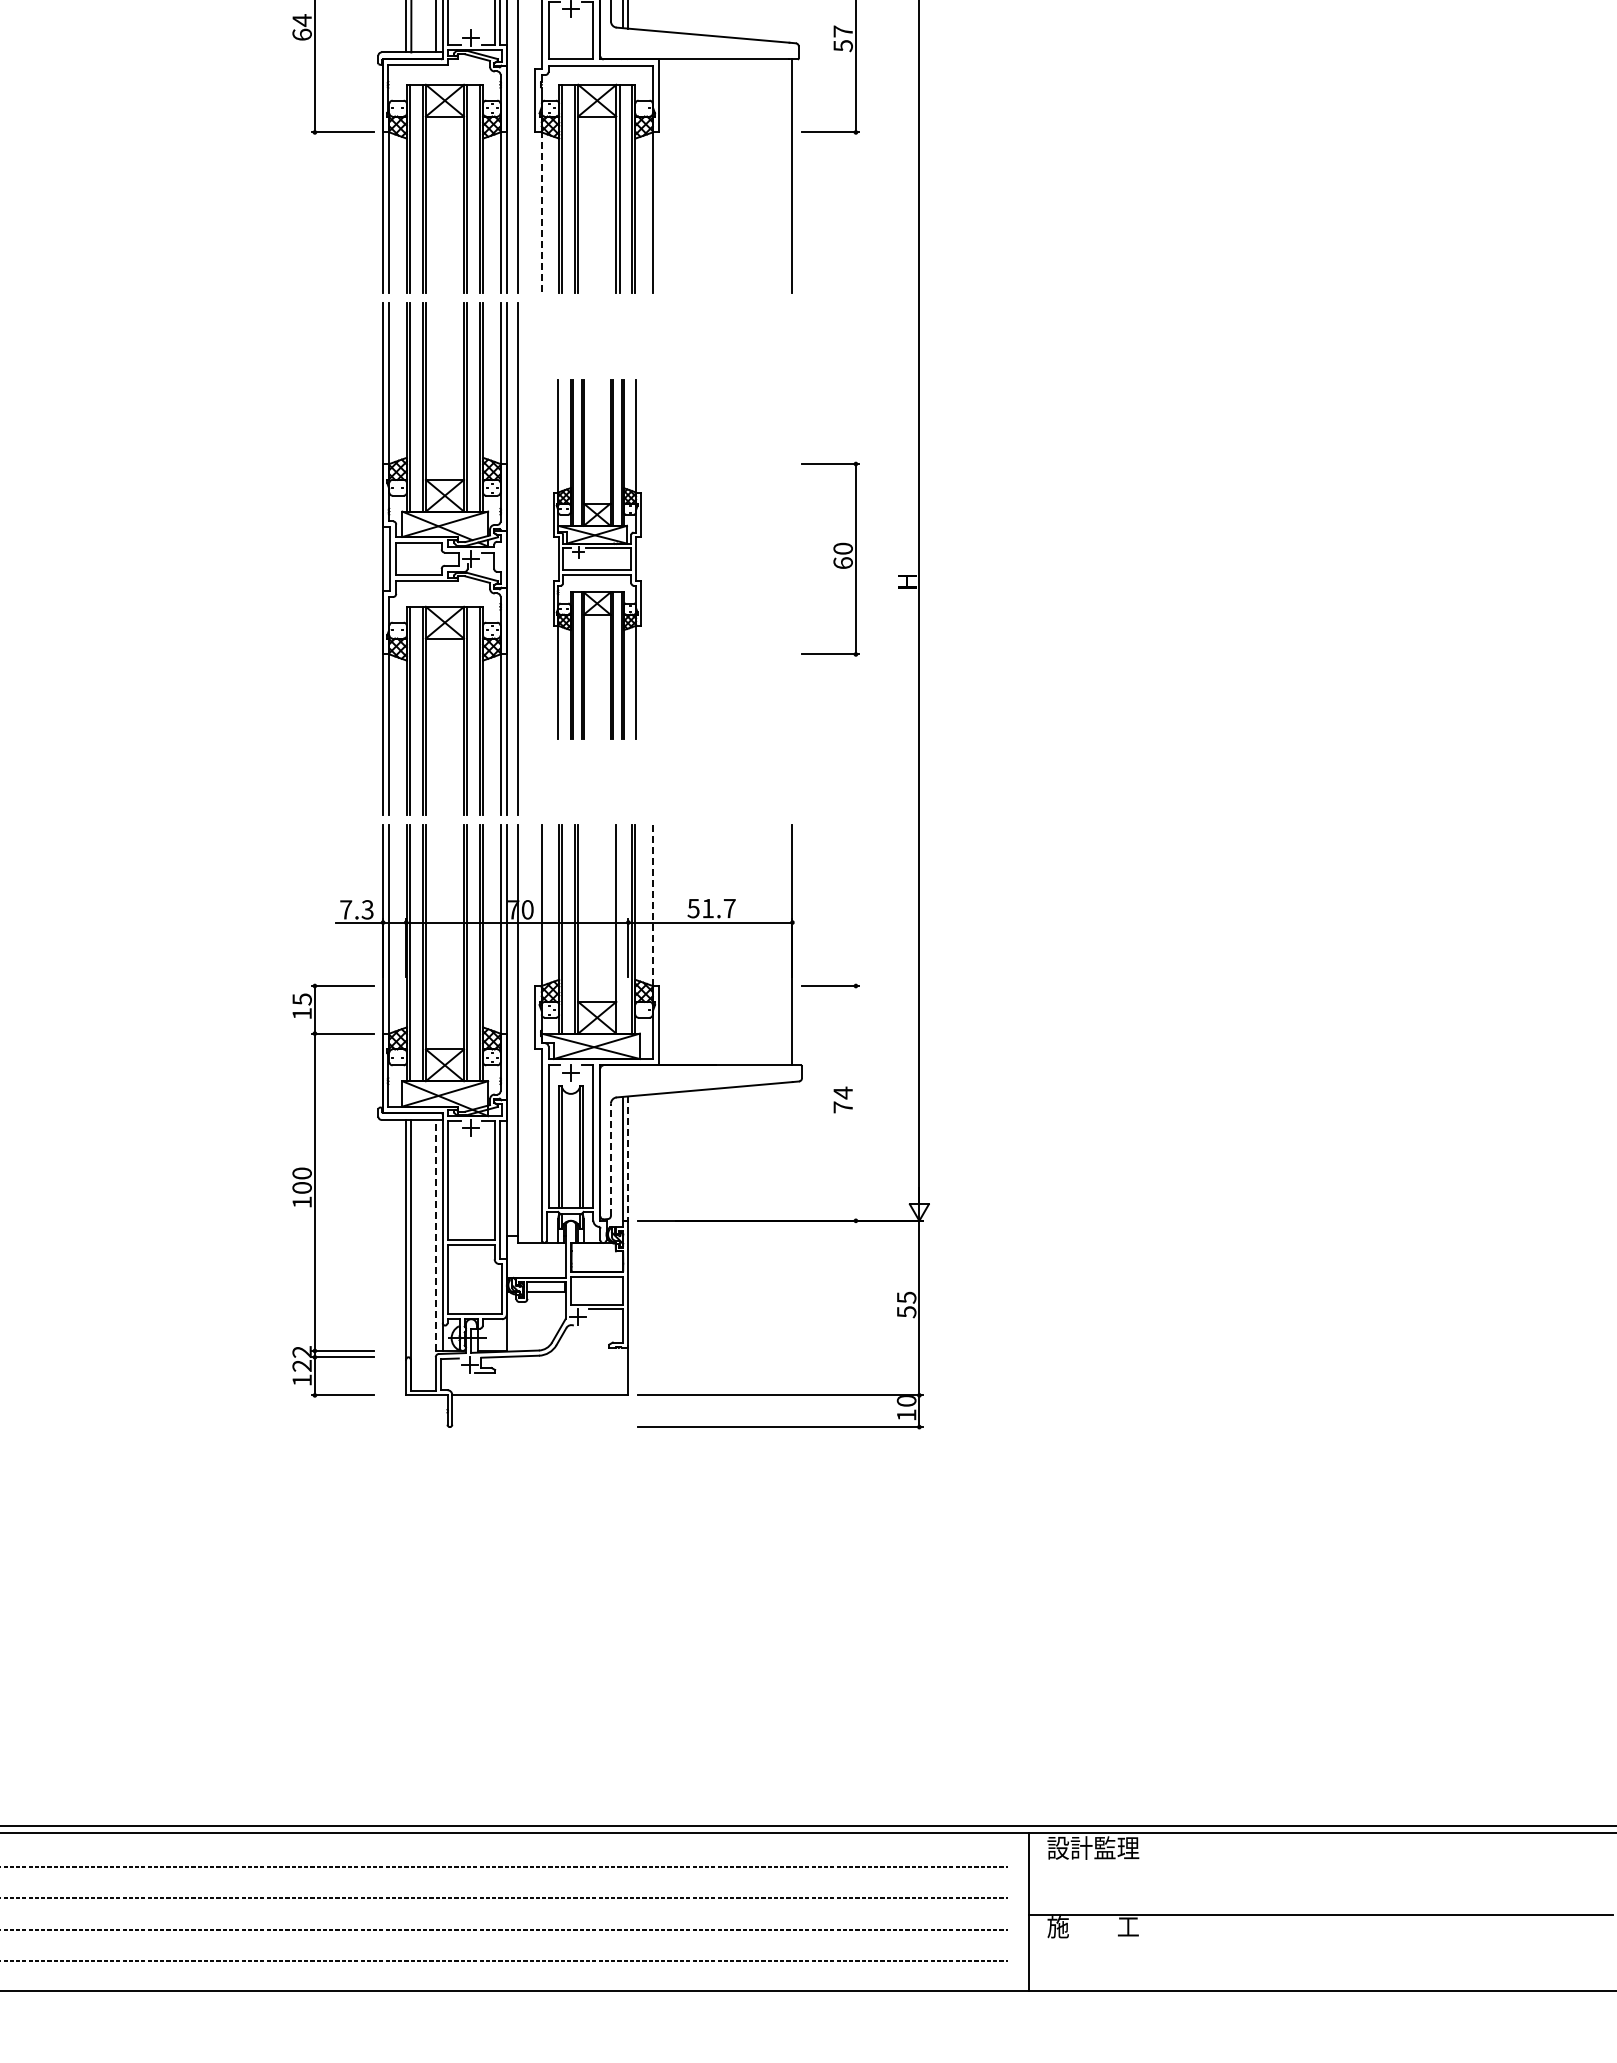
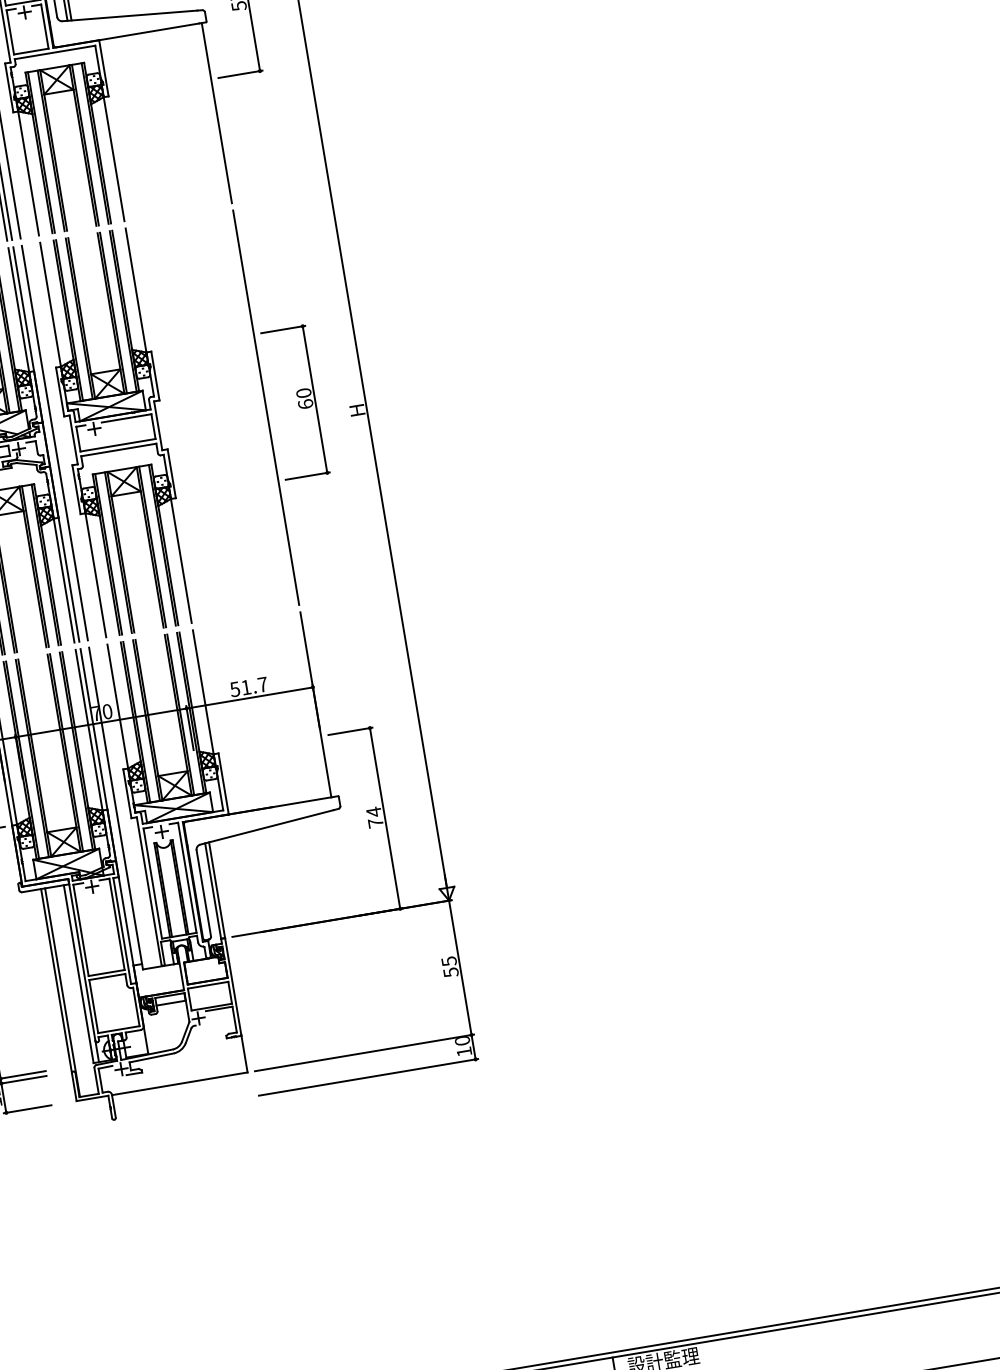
line: (541, 212) -> (28, 173), dashed -> solid
part: (596, 558) -> (115, 432), size x1.43
line: (792, 558) -> (266, 407), added
line: (652, 906) -> (203, 693), dashed -> solid
line: (619, 928) -> (180, 714), added
line: (855, 1103) -> (384, 818), added
line: (610, 1159) -> (203, 893), dashed -> solid
line: (628, 1159) -> (217, 890), dashed -> solid
line: (435, 1235) -> (78, 974), dashed -> solid

